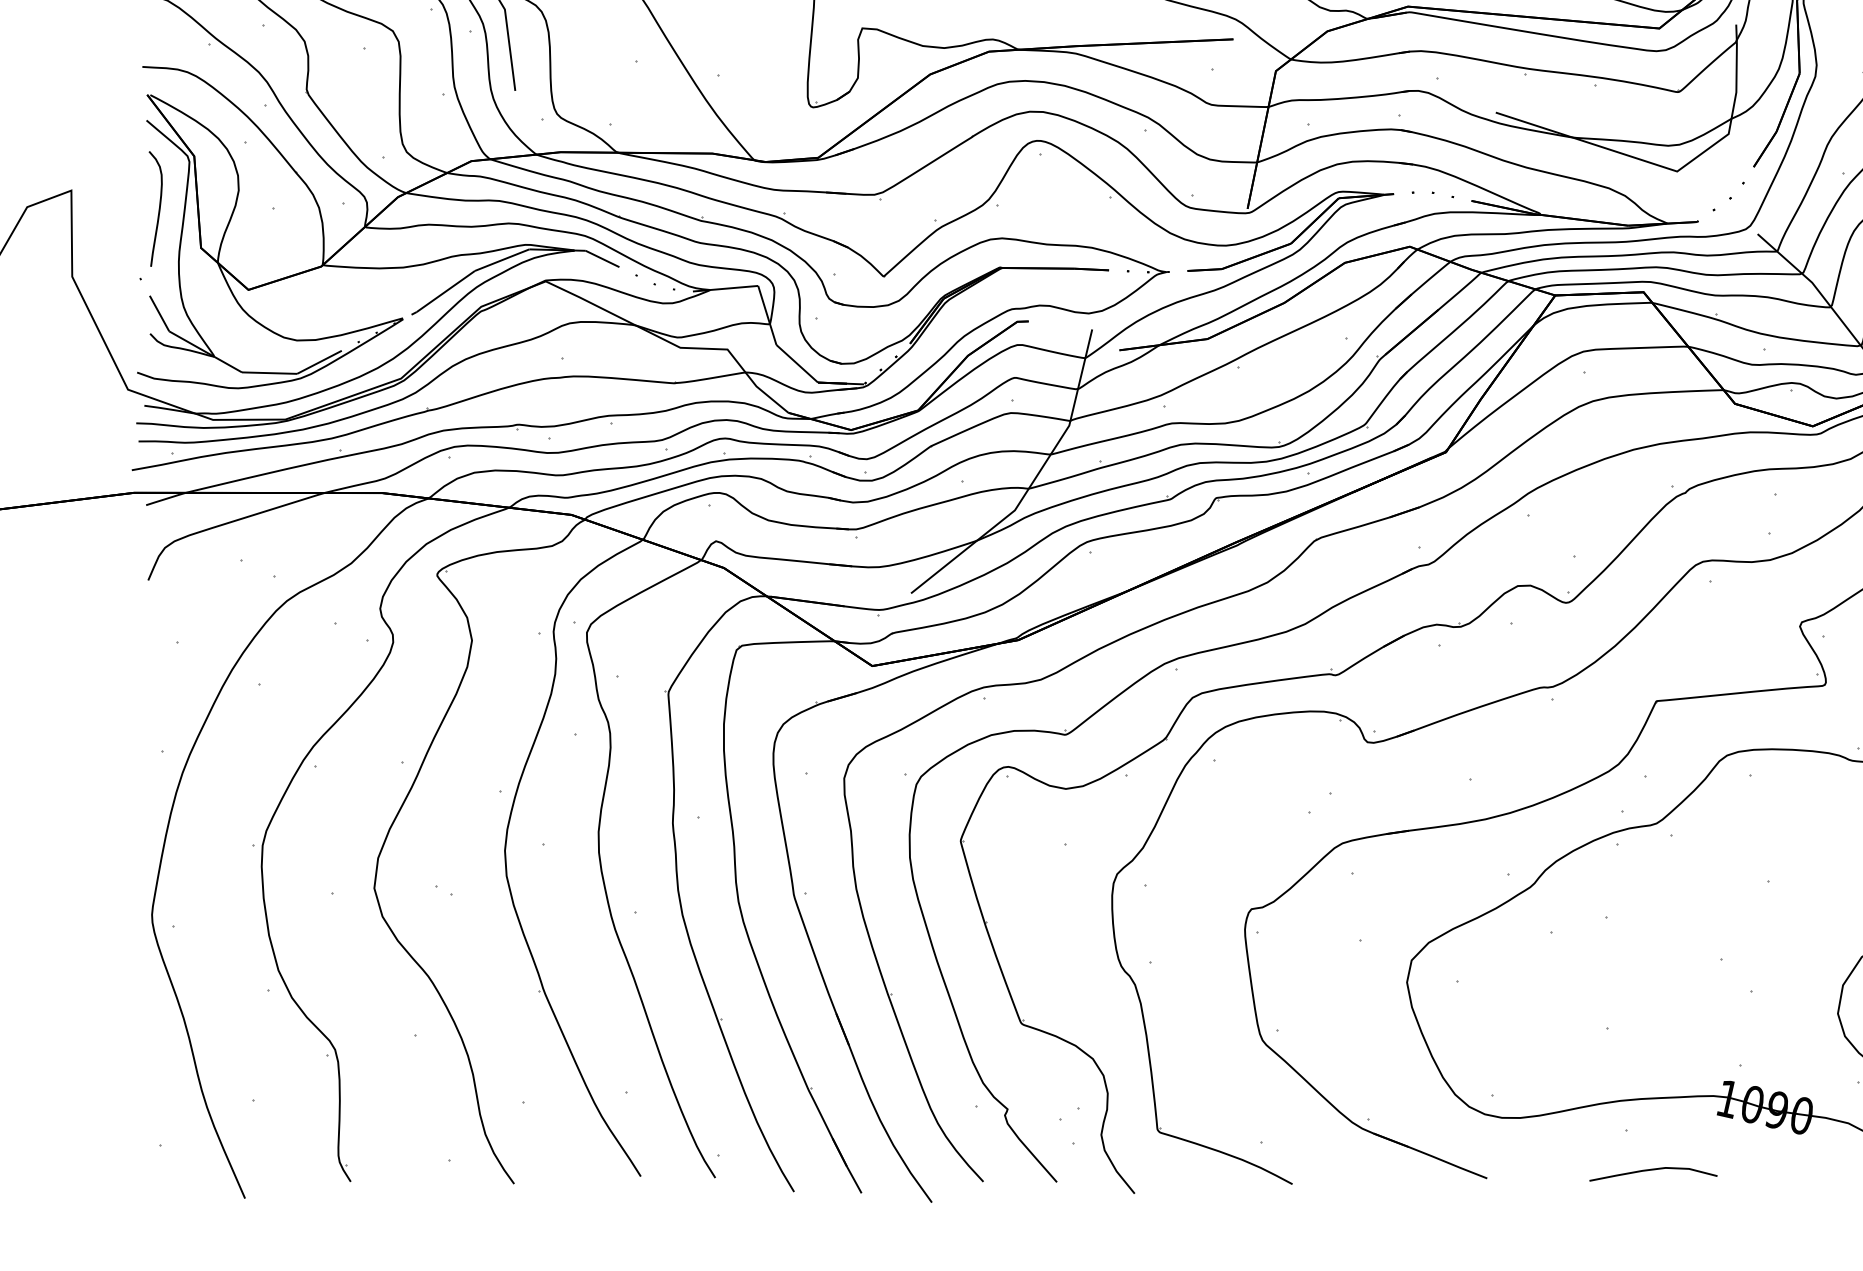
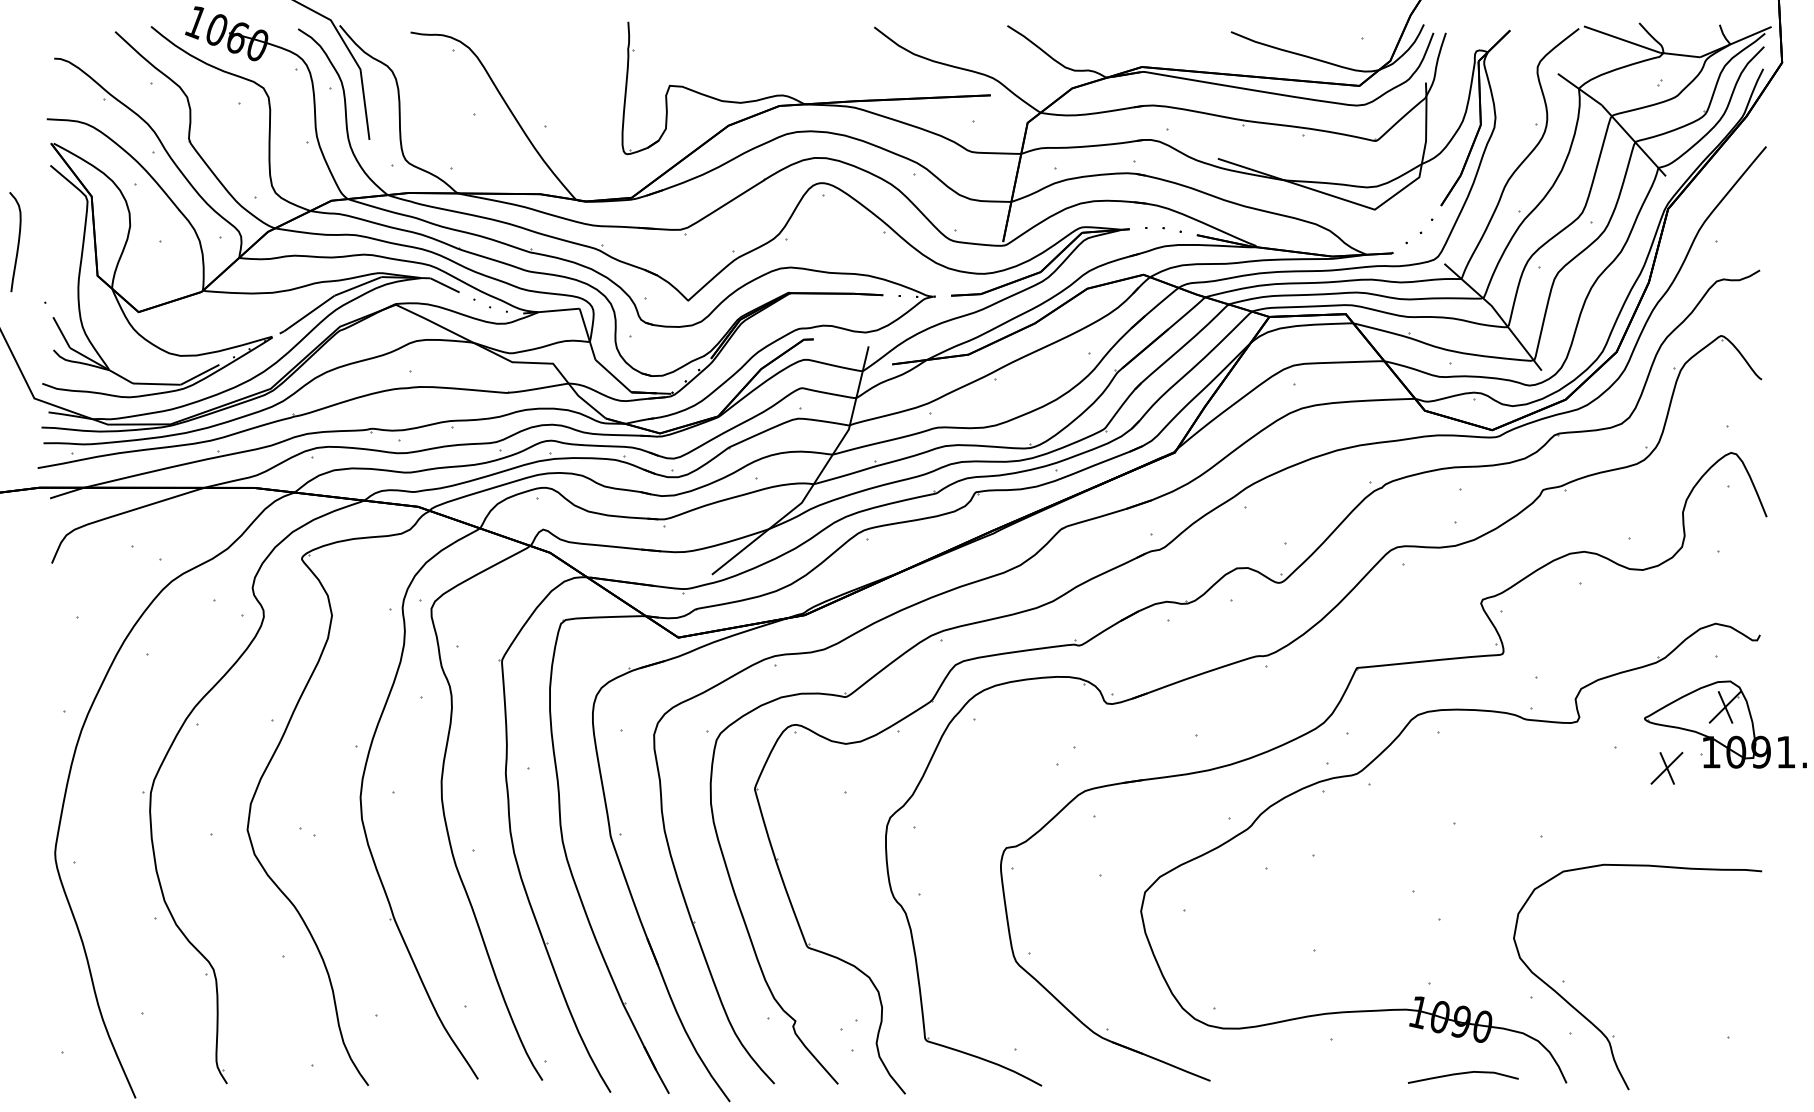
curve: (158, 209) -> (17, 242), moved
curve: (1652, 1170) -> (1462, 1074), moved

